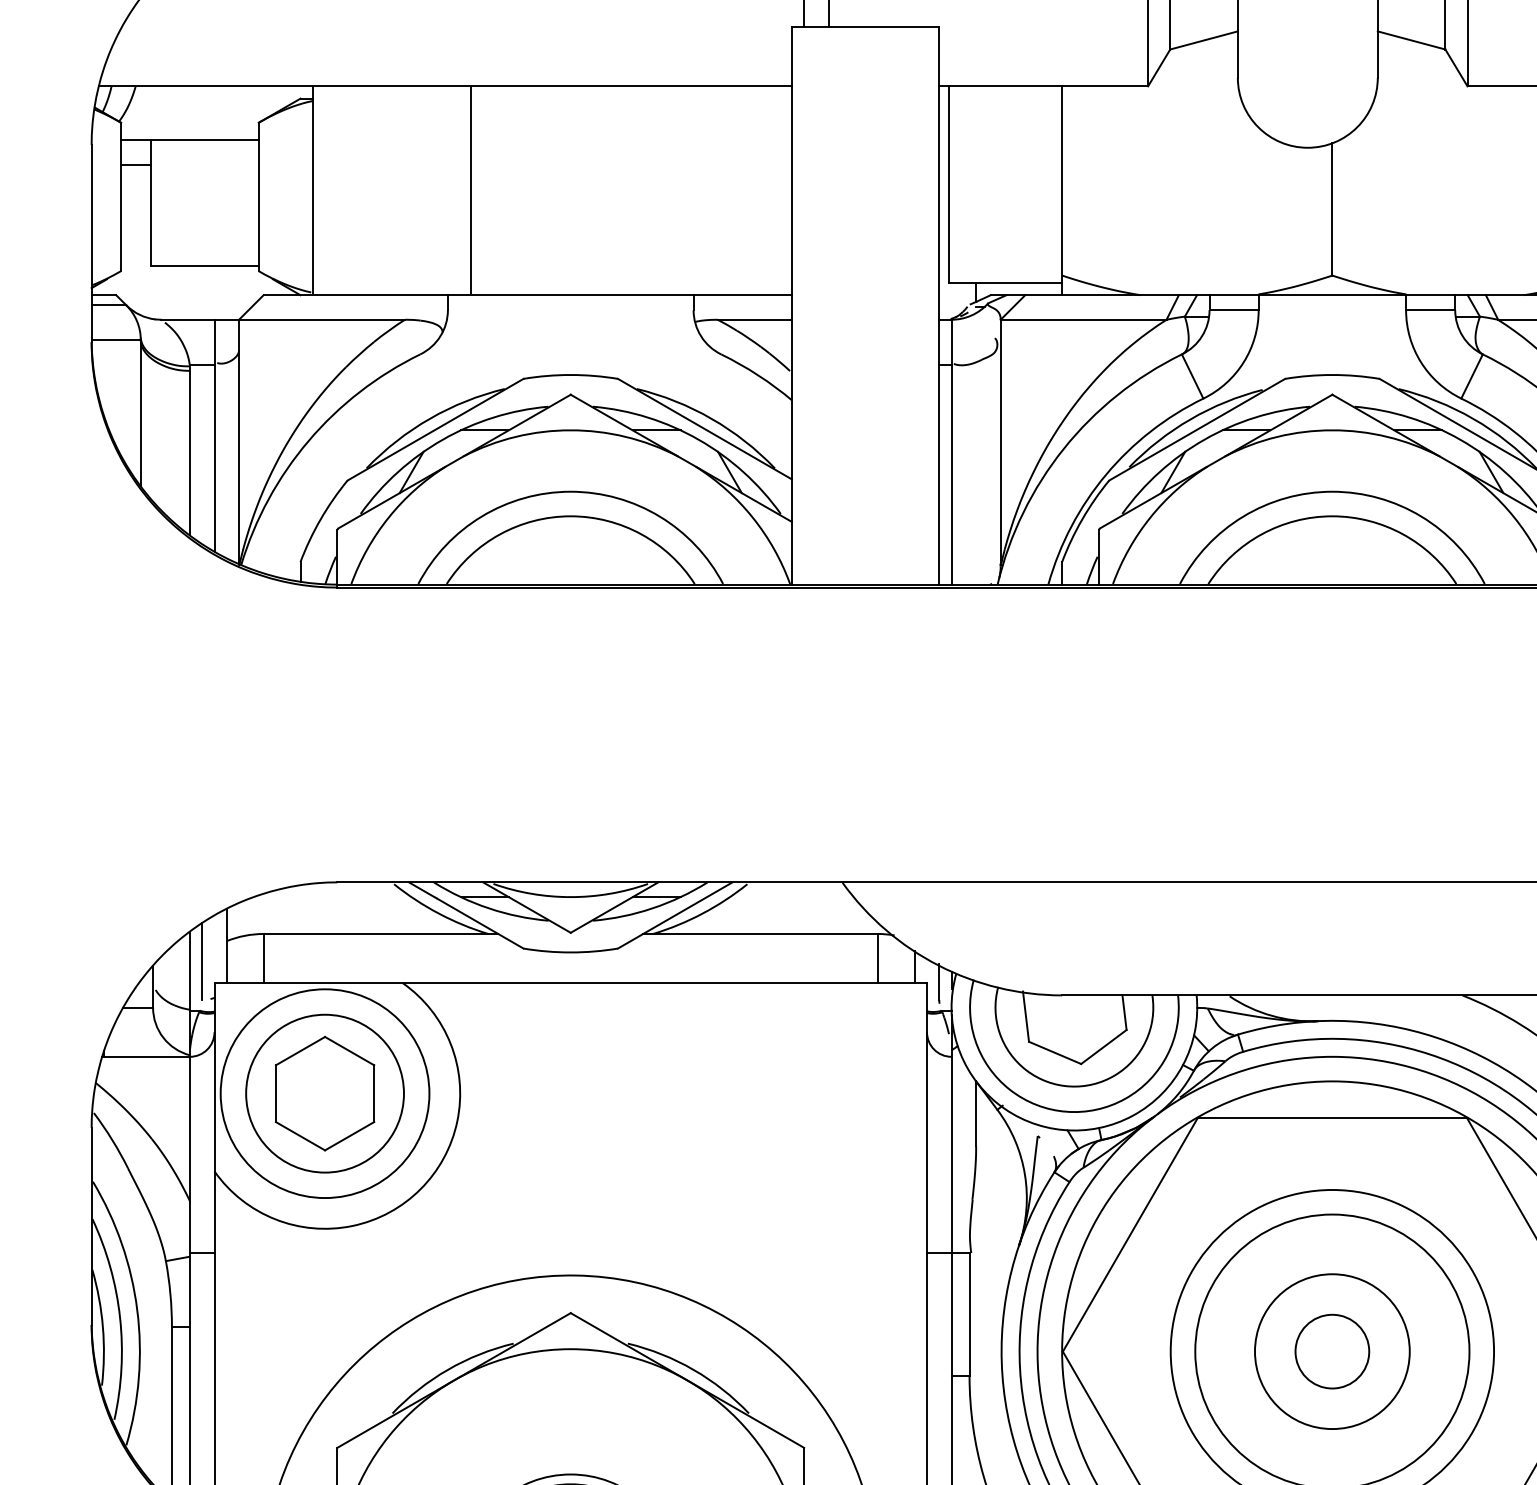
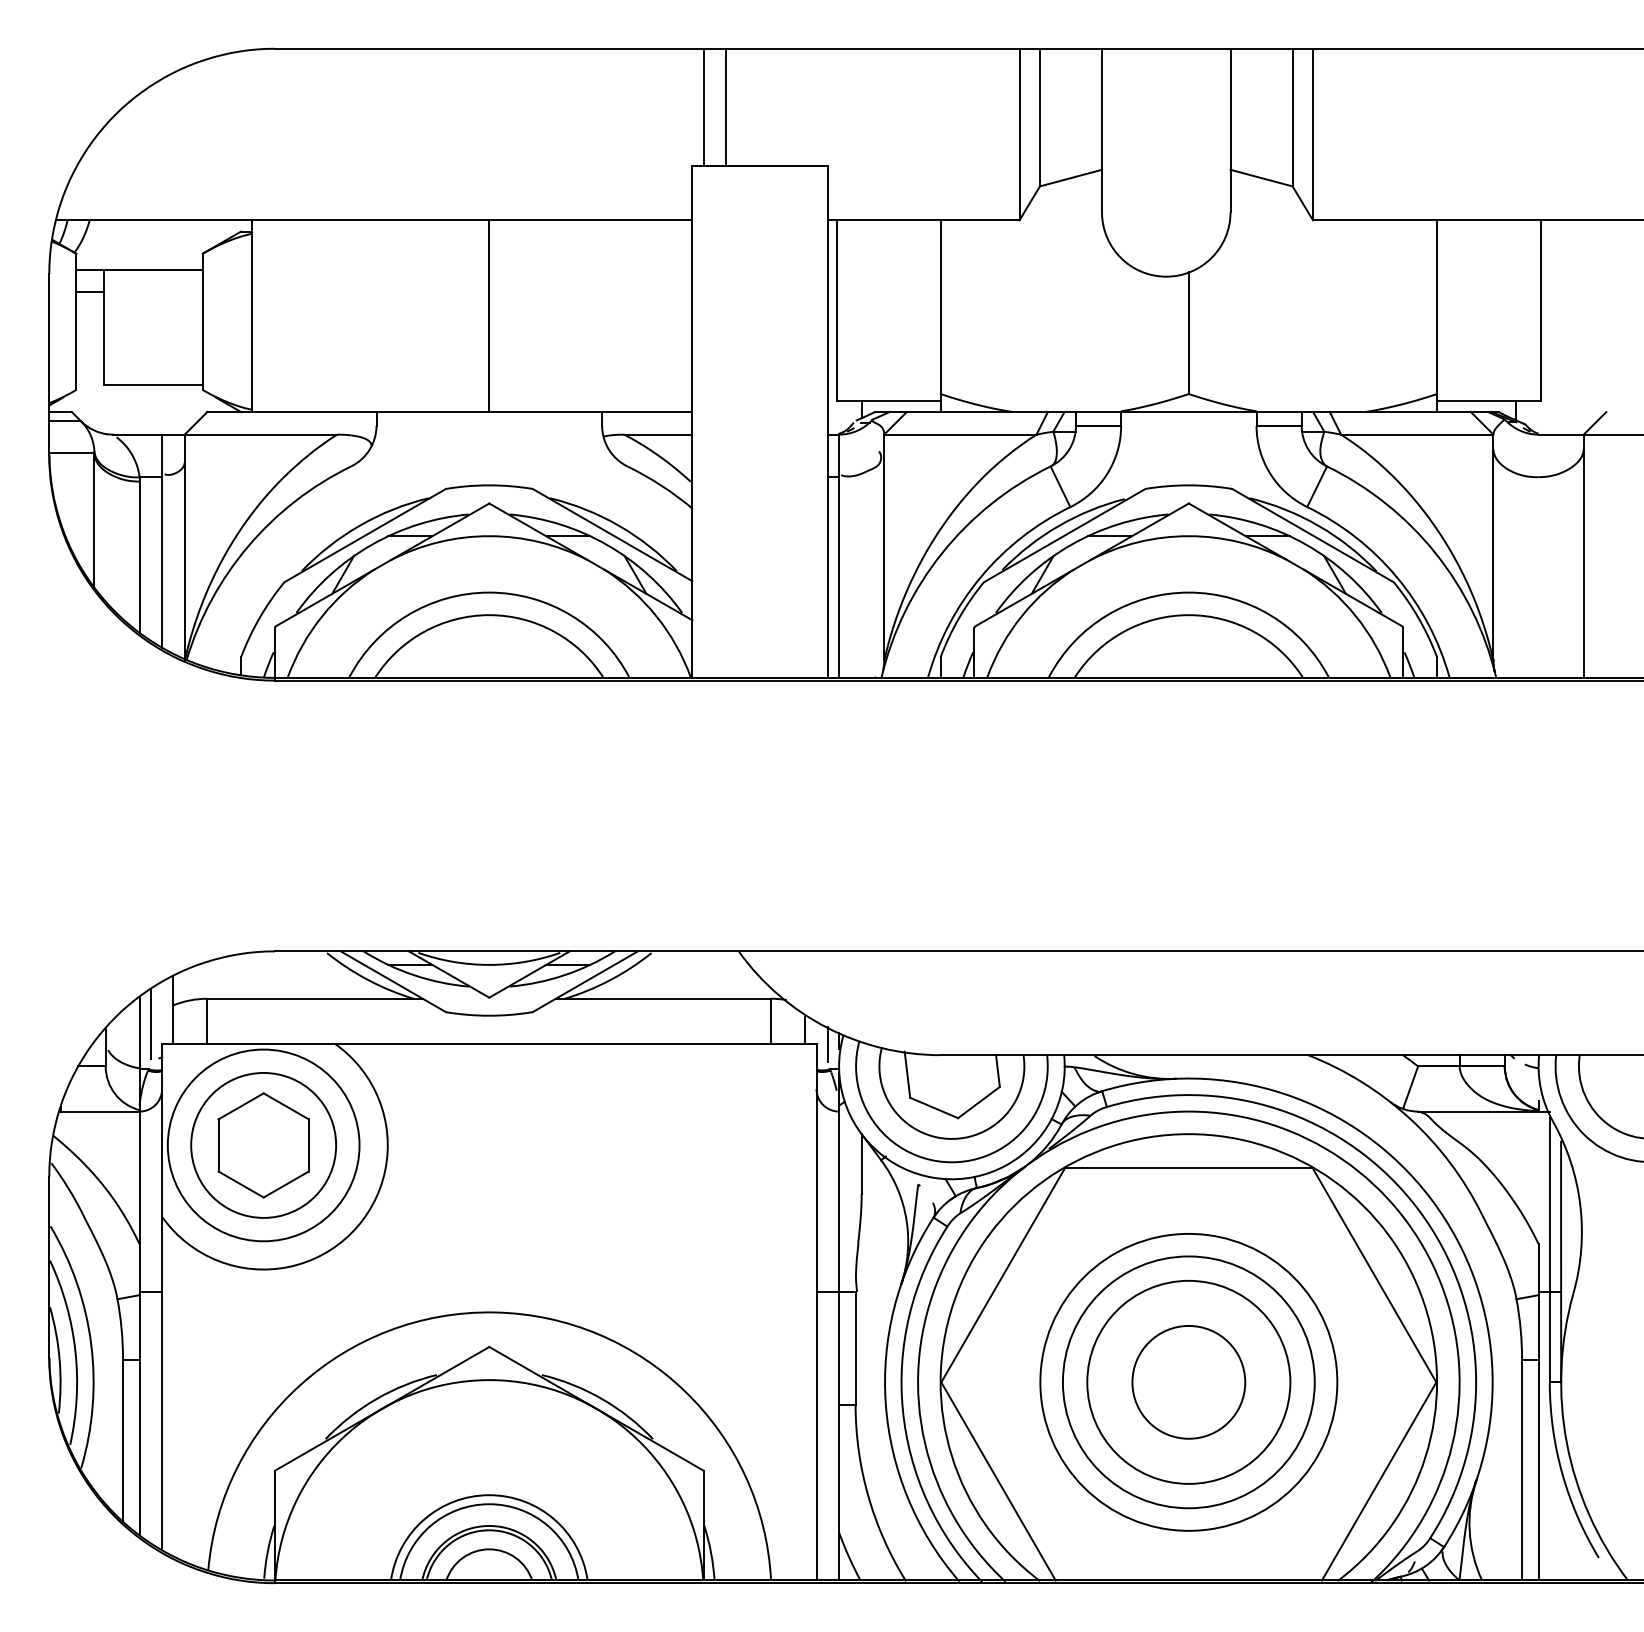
line: (470, 191) -> (489, 316), moved
circle: (1332, 1350) -> (1188, 1381), size x1.43
circle: (1332, 1350) -> (1188, 1381), size x1.67

